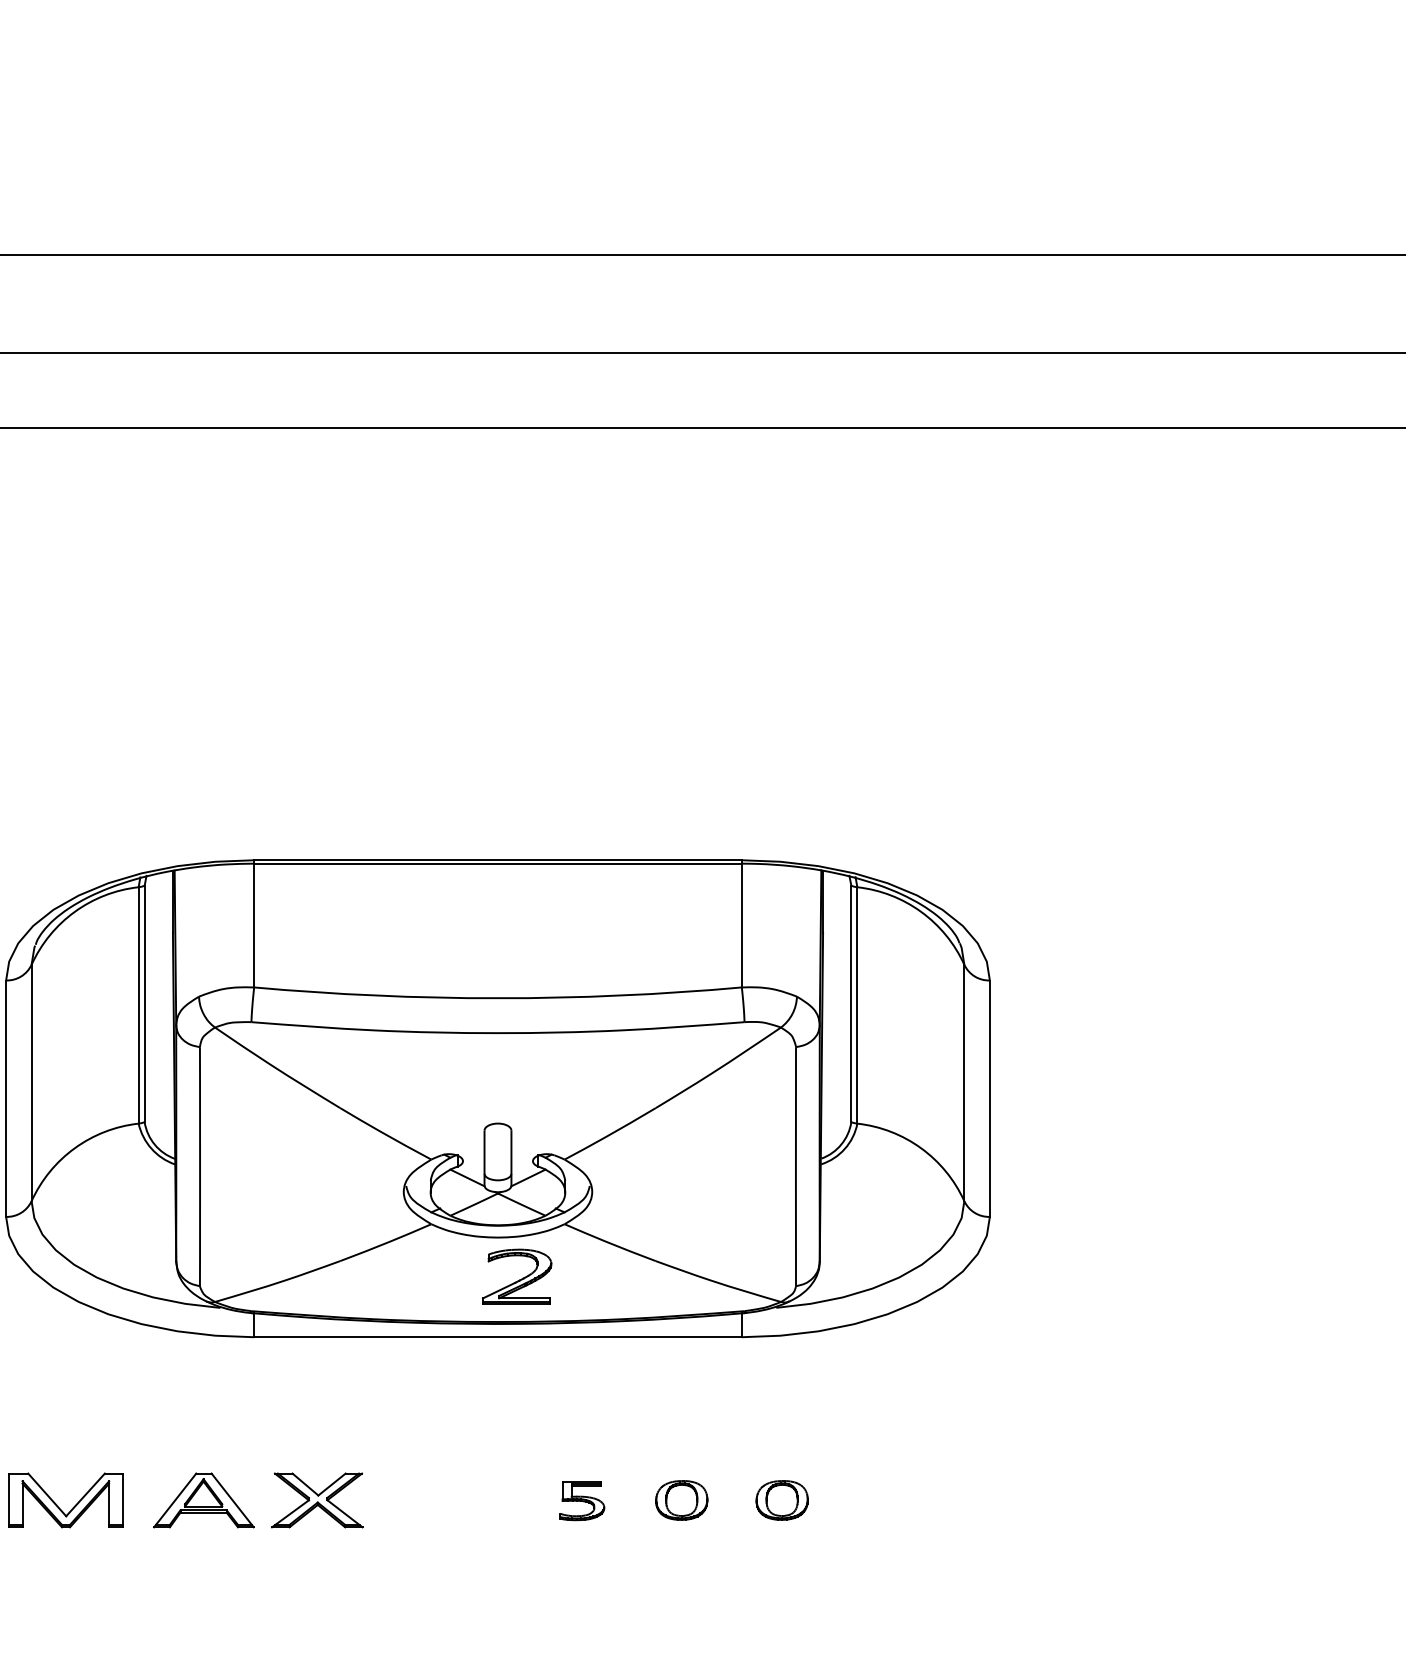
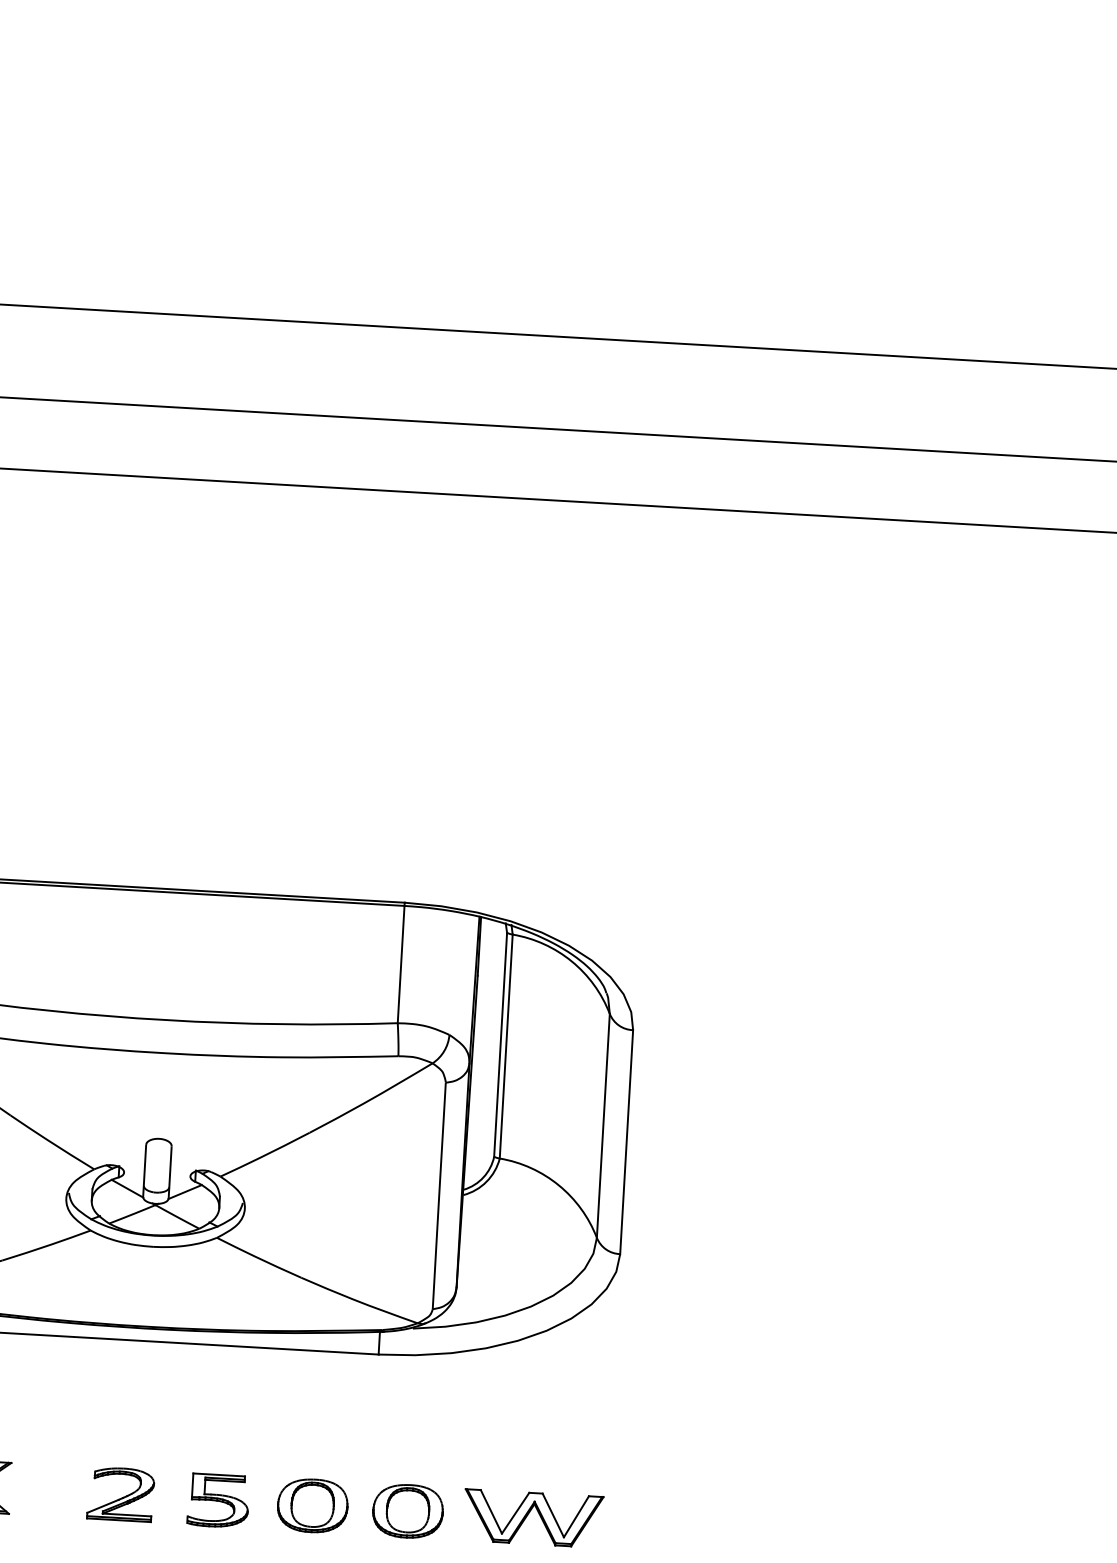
part: (517, 1276) -> (121, 1493), moved
part: (908, 1498) -> (527, 1516), added
part: (681, 1500) -> (312, 1505), size x1.43
part: (781, 1500) -> (407, 1511), size x1.43
part: (582, 1501) -> (218, 1501), size x1.43

